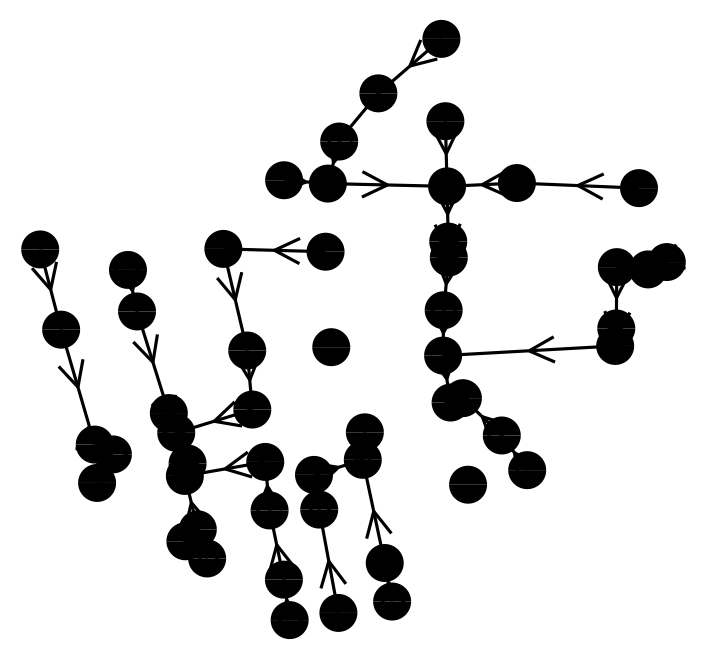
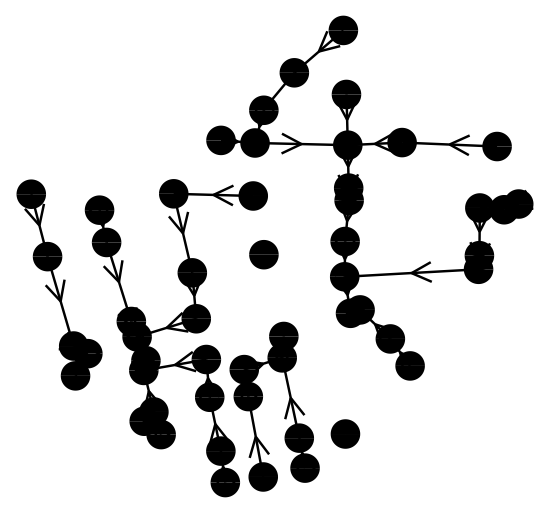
part: (331, 347) -> (264, 254), moved
part: (467, 484) -> (345, 433), moved

